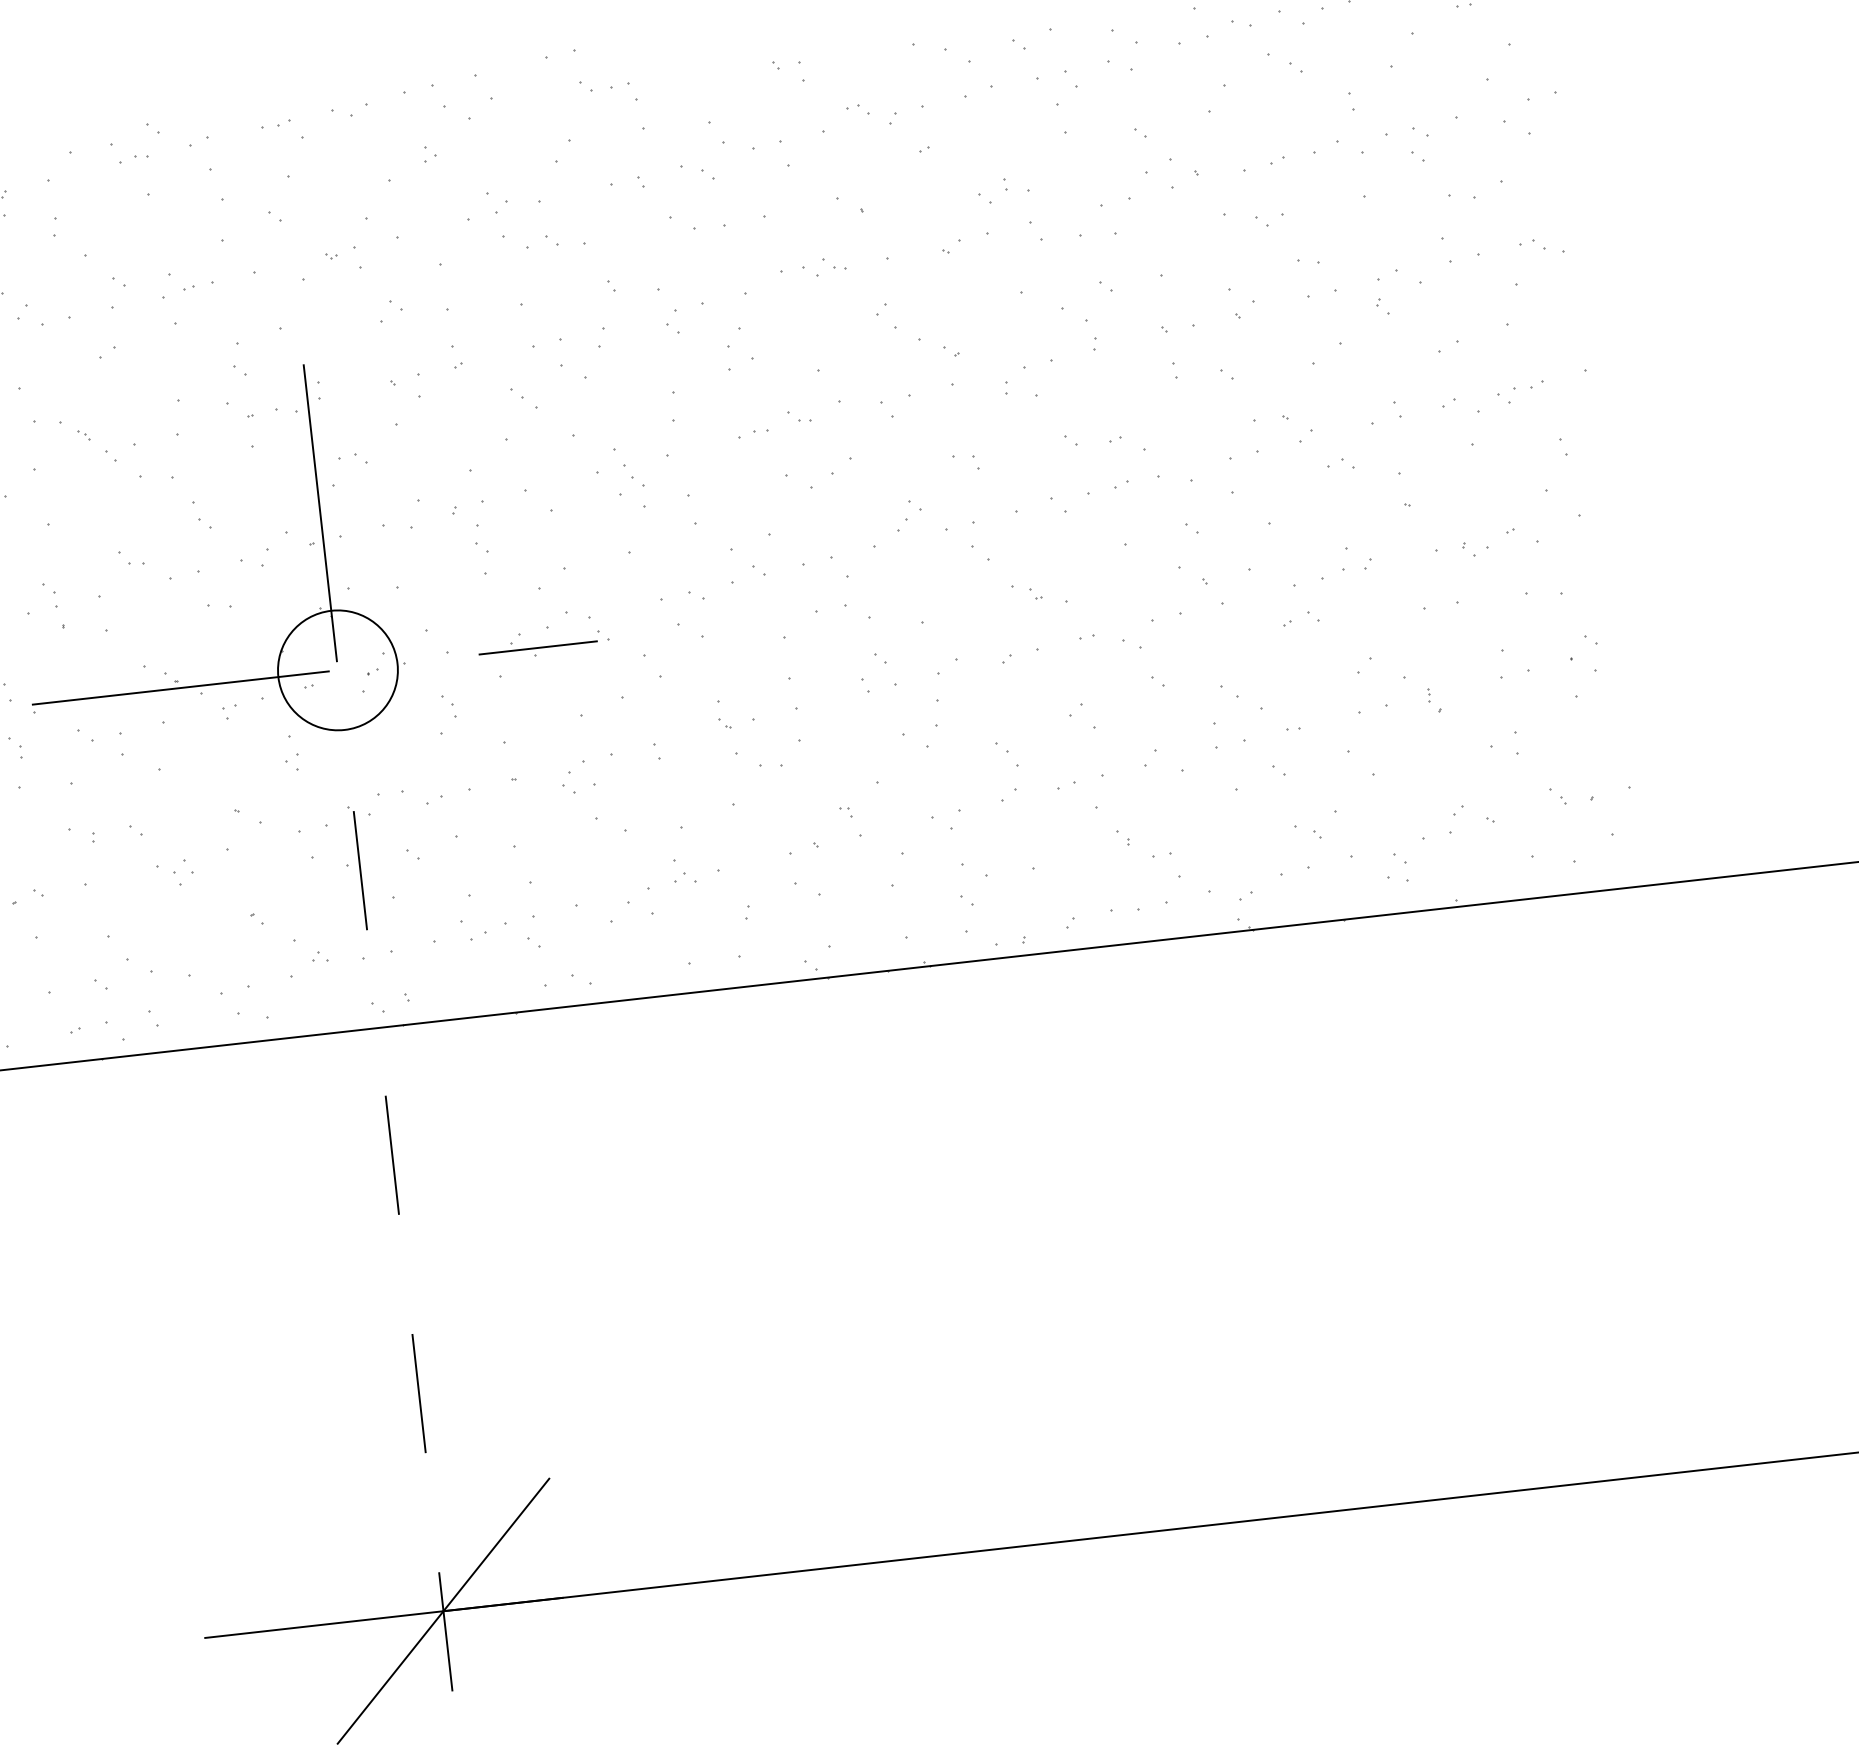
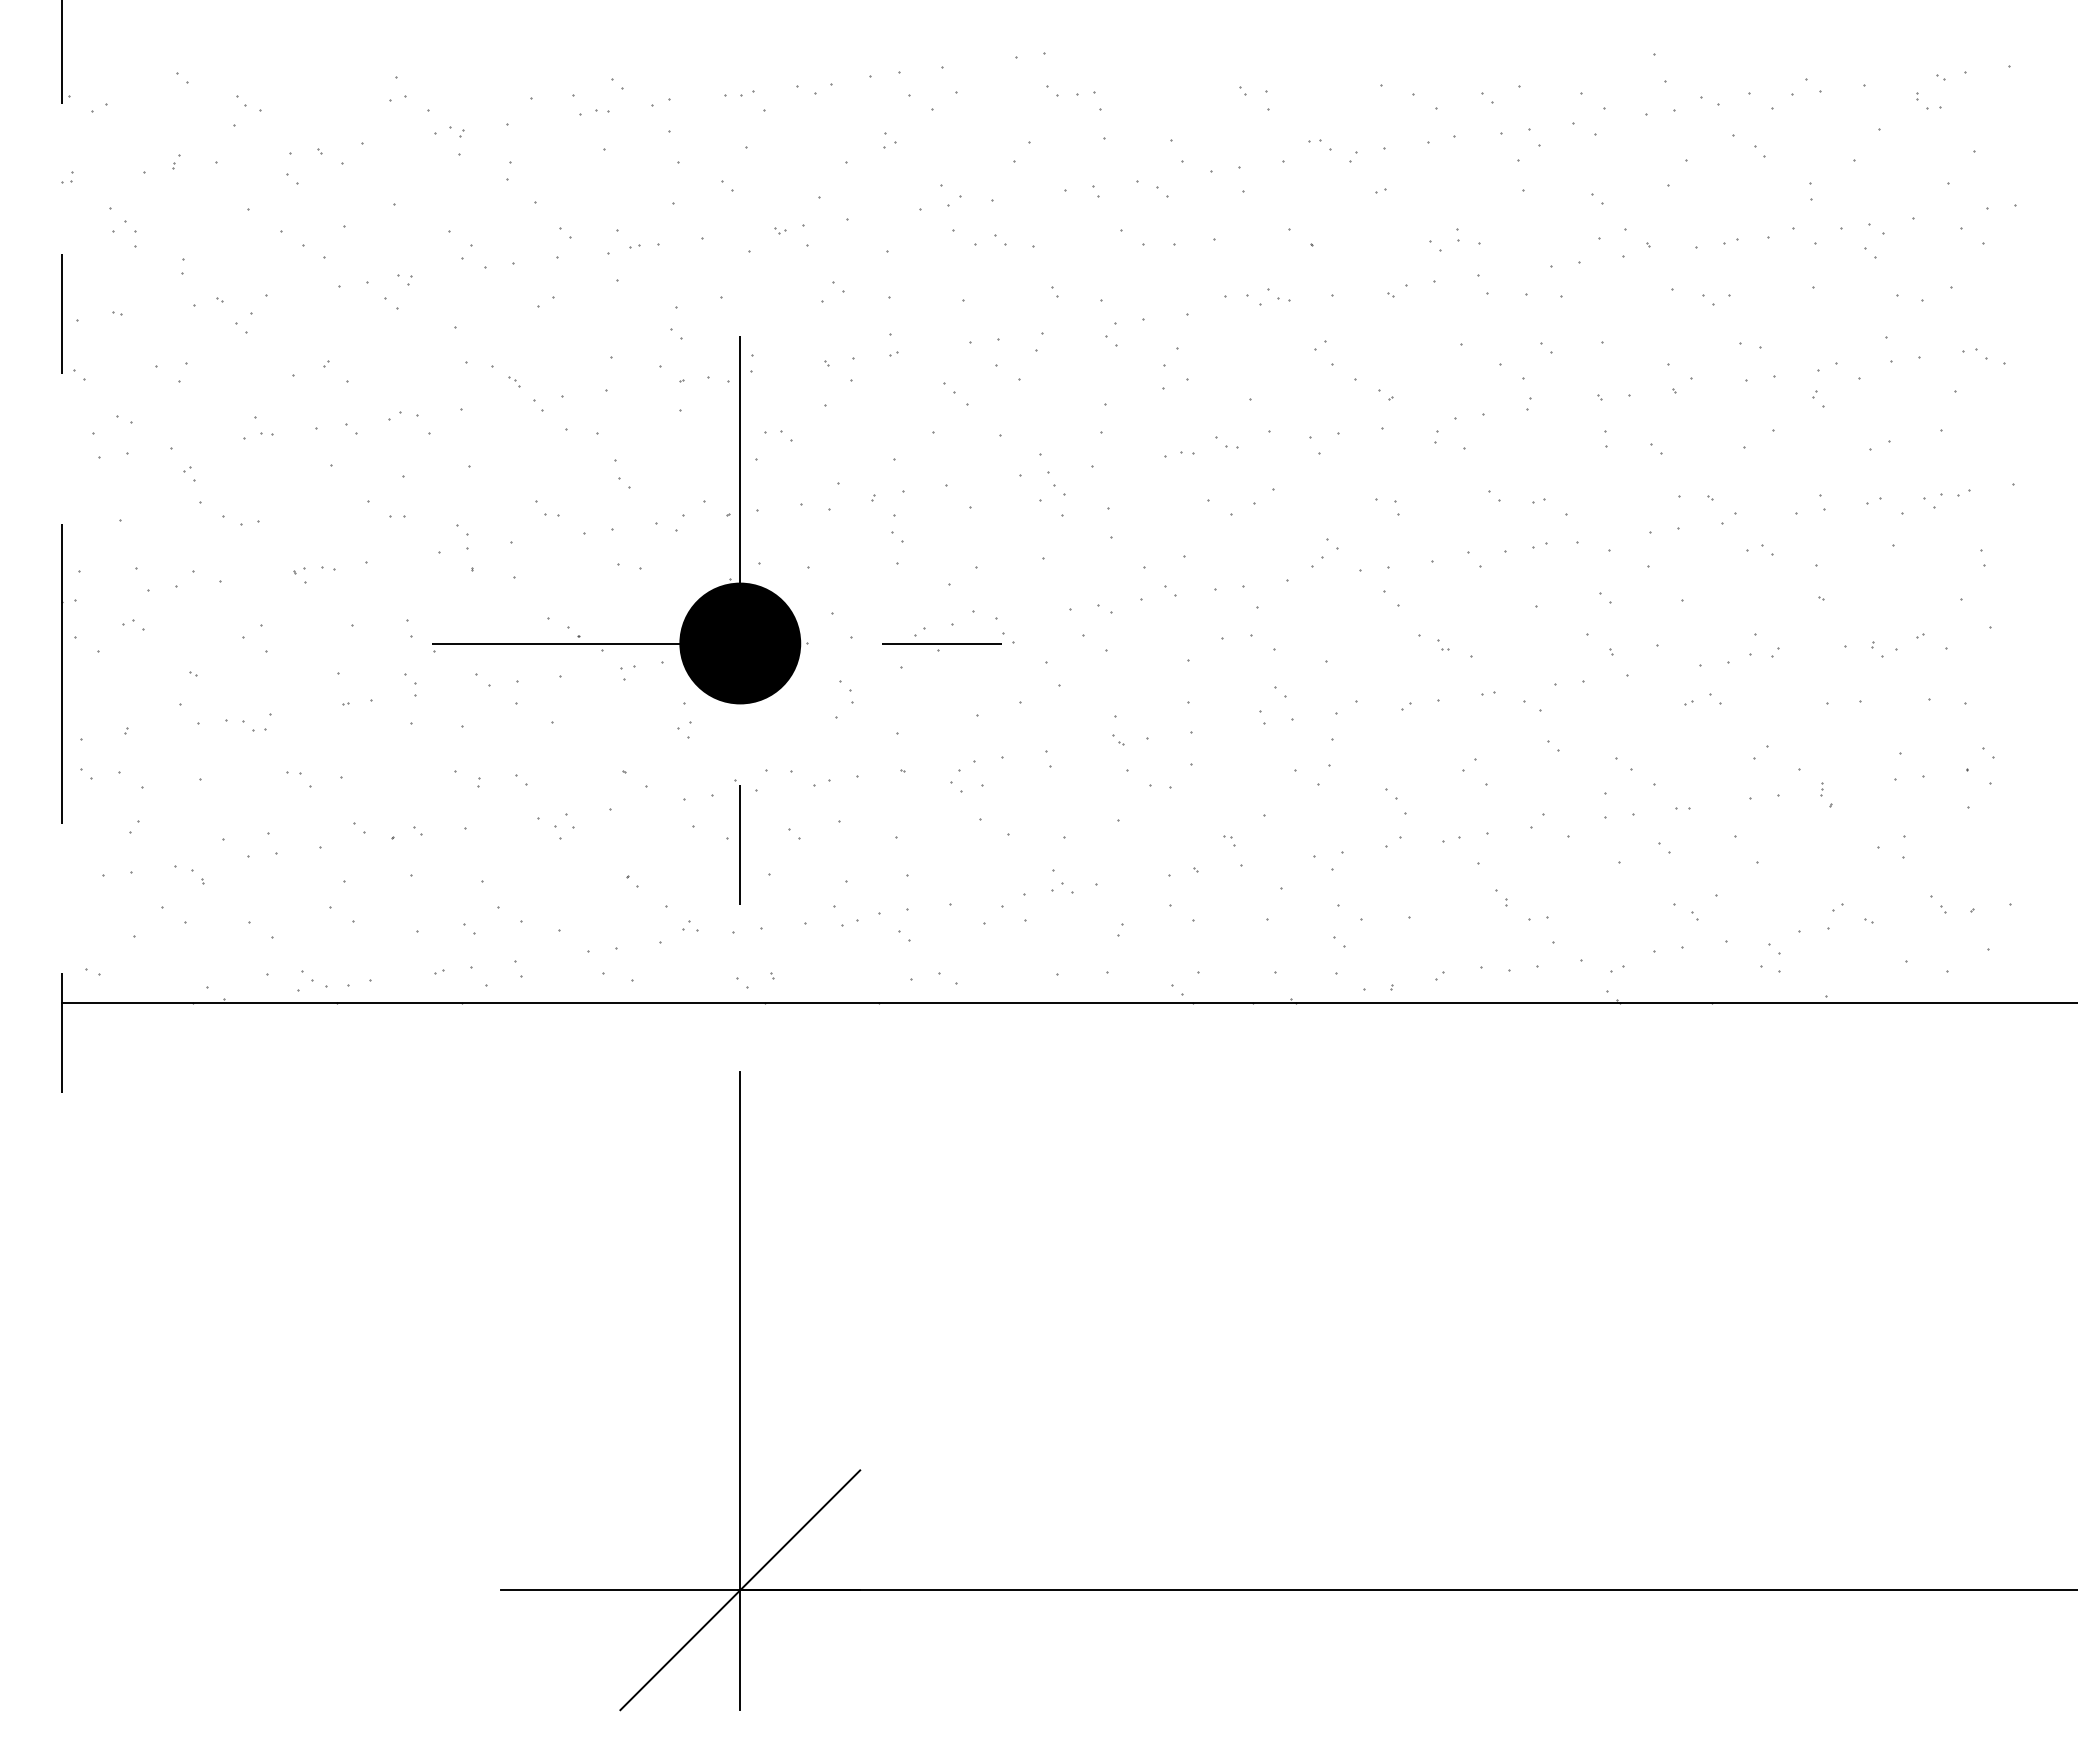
fill: (338, 670) -> (740, 643), added
line: (421, 1413) -> (740, 1391), dashed -> solid

